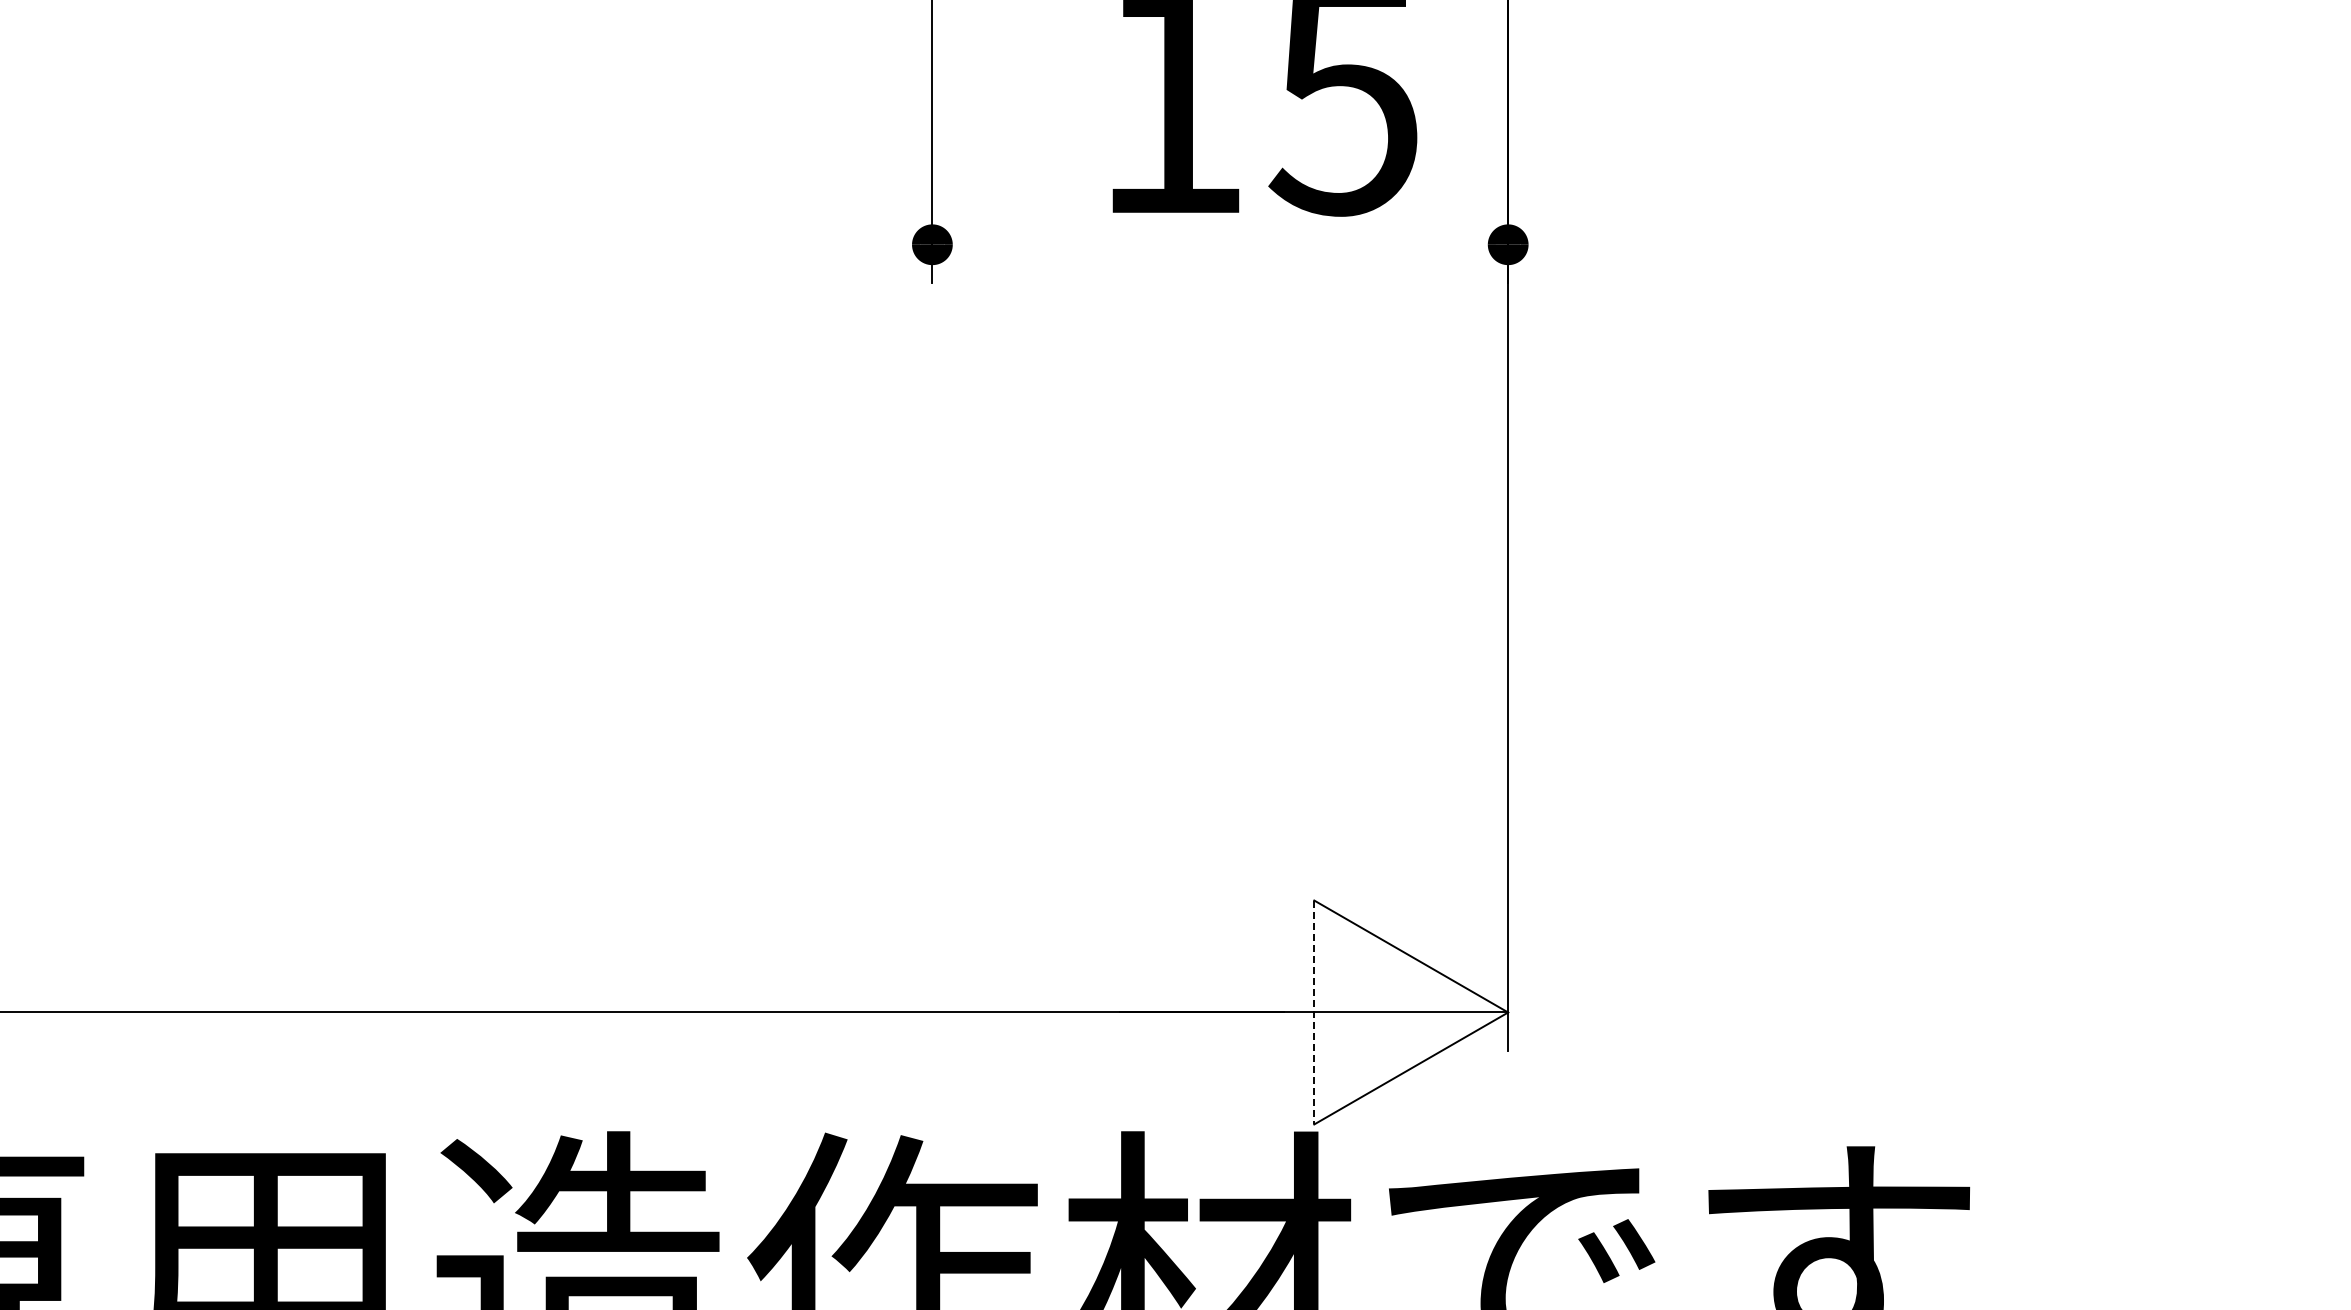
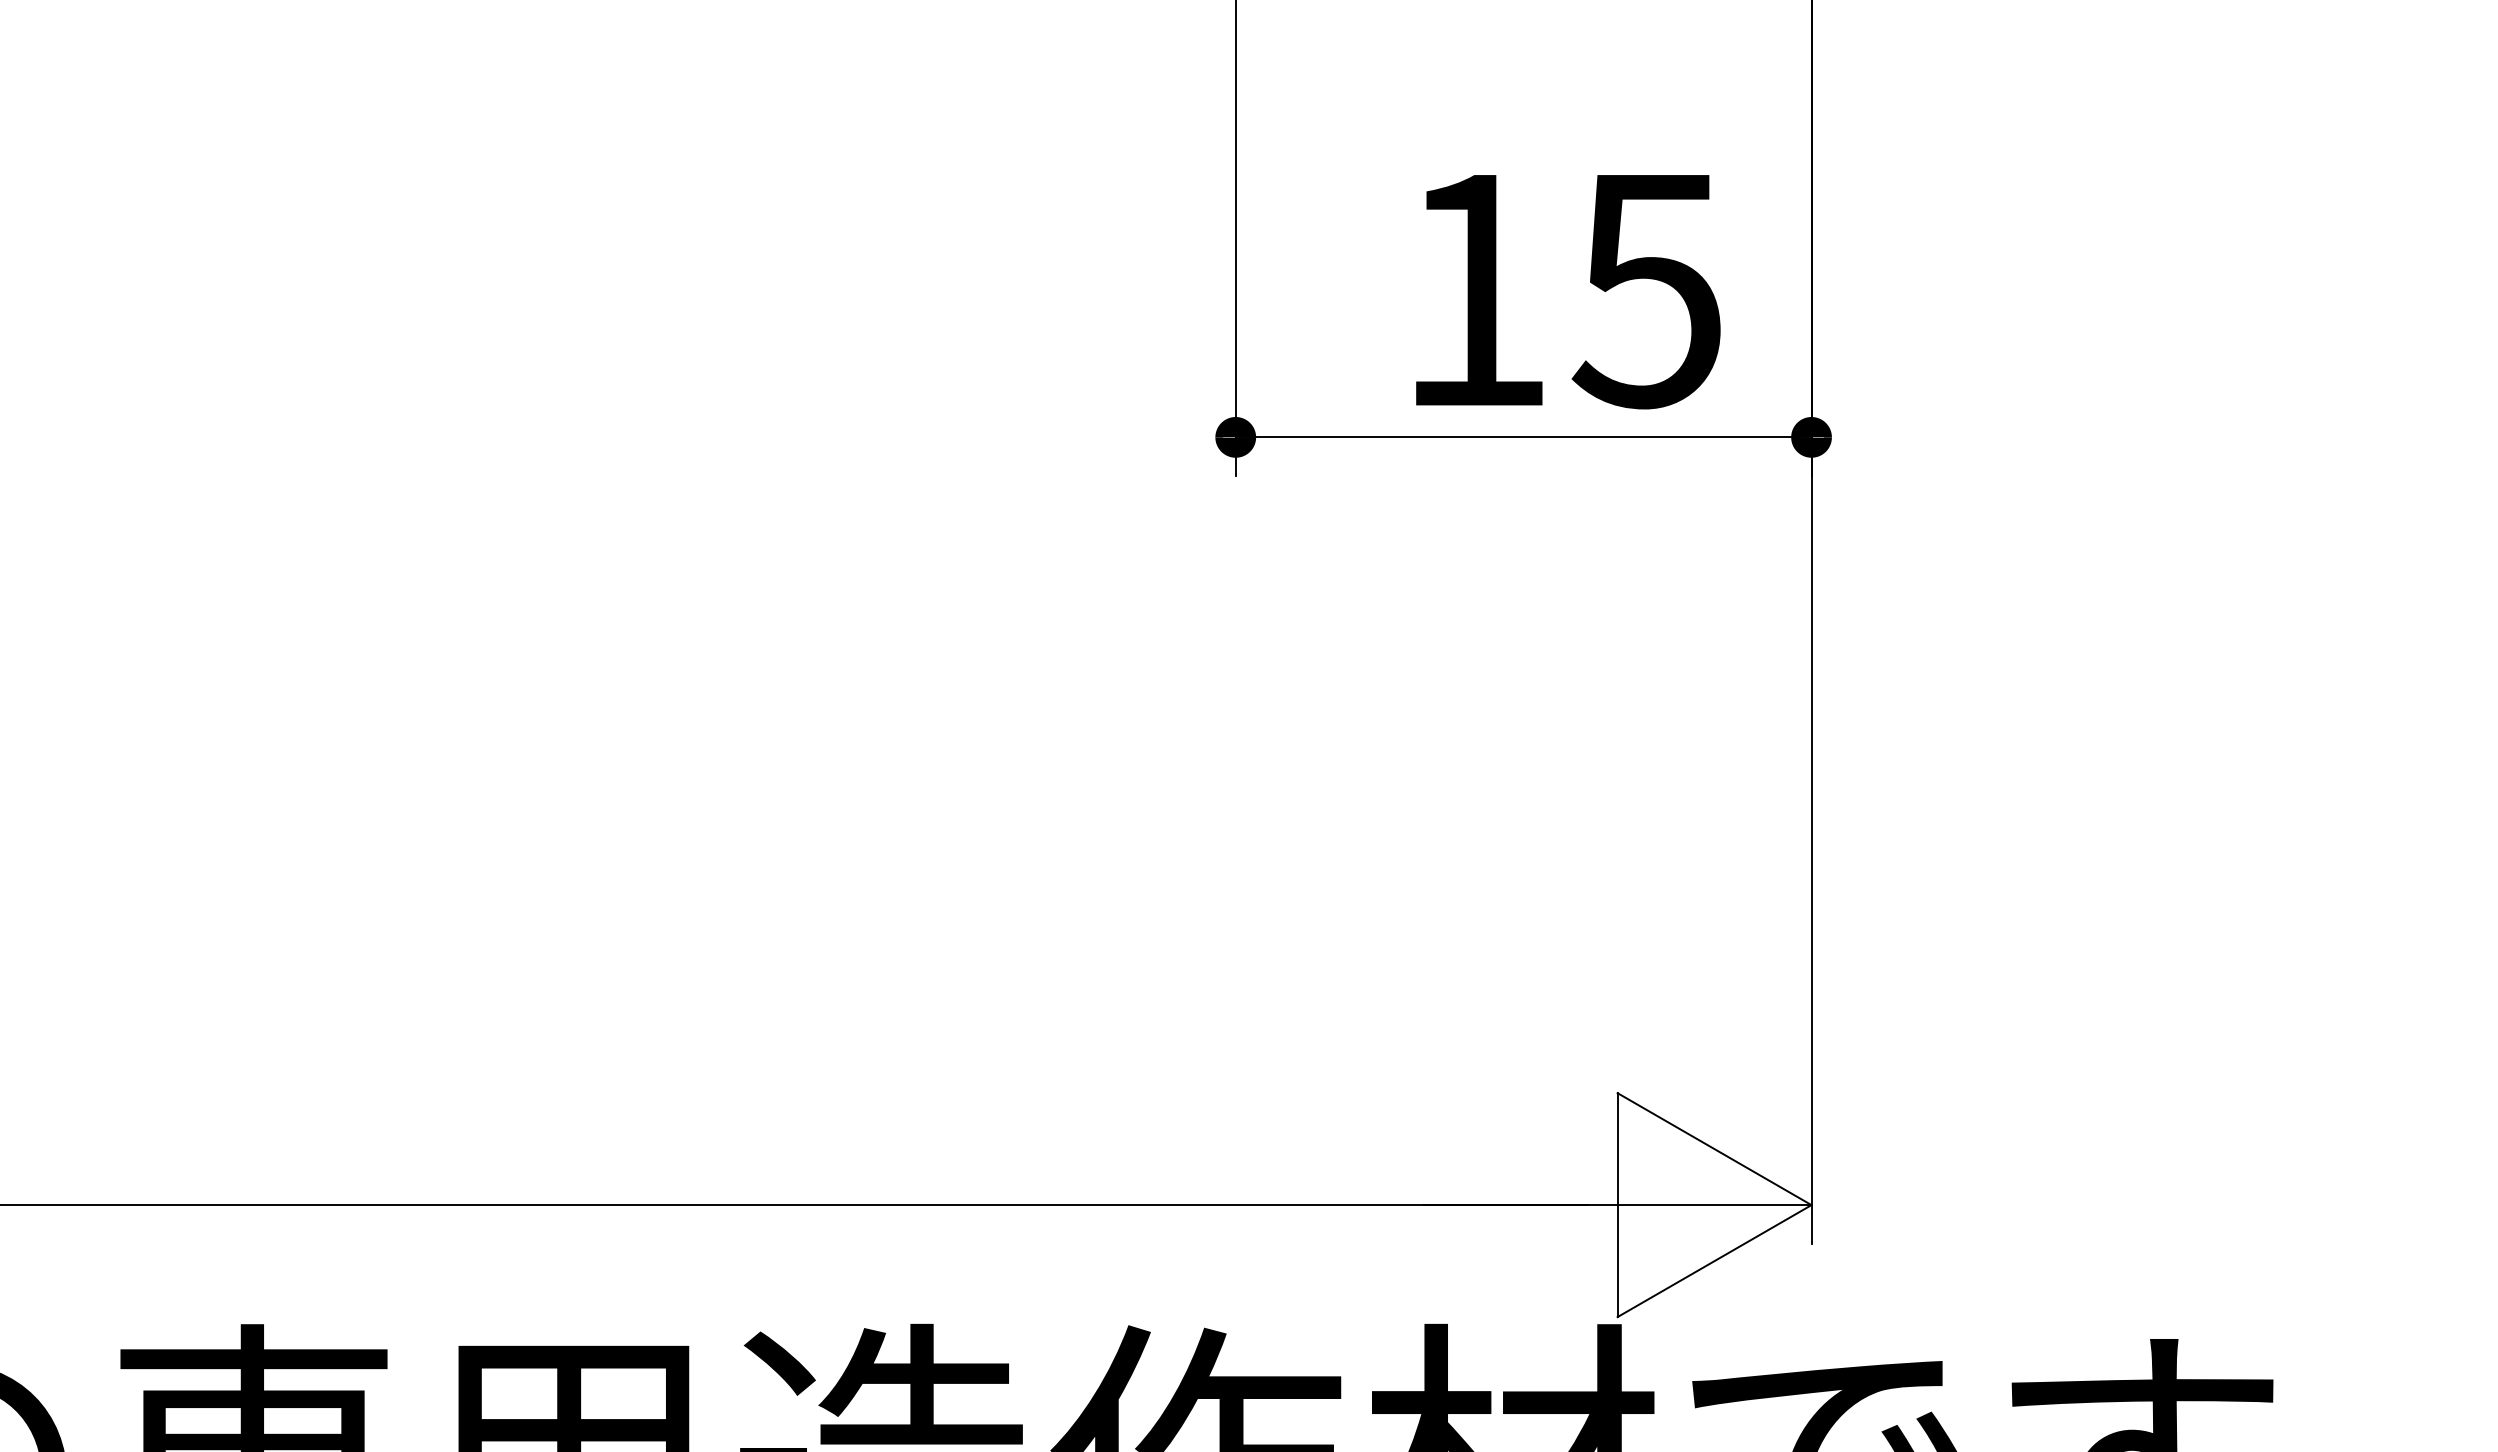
line: (1220, 244) -> (1523, 437), added
line: (1314, 1012) -> (1617, 1205), dashed -> solid

